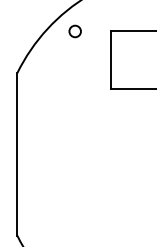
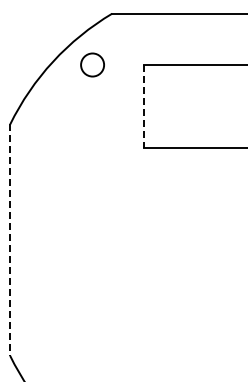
circle: (75, 31) -> (92, 65), size x1.4
line: (111, 60) -> (144, 106), solid -> dashed
line: (17, 154) -> (10, 240), solid -> dashed

